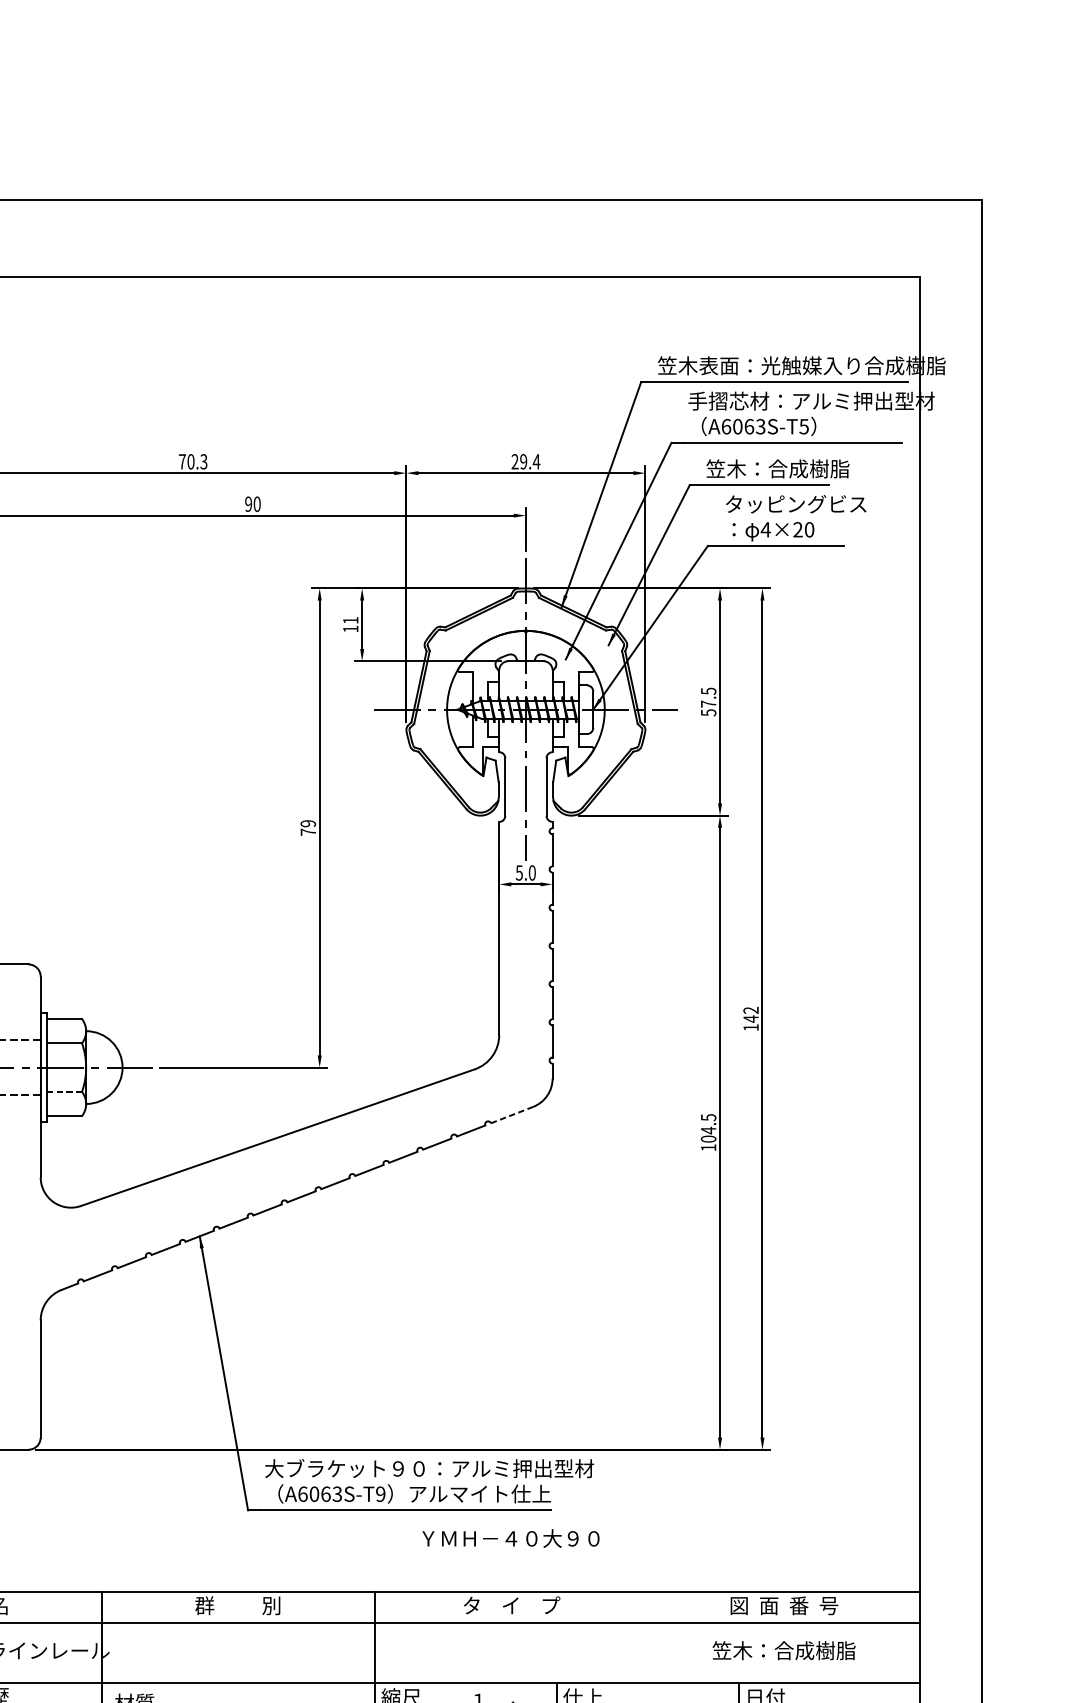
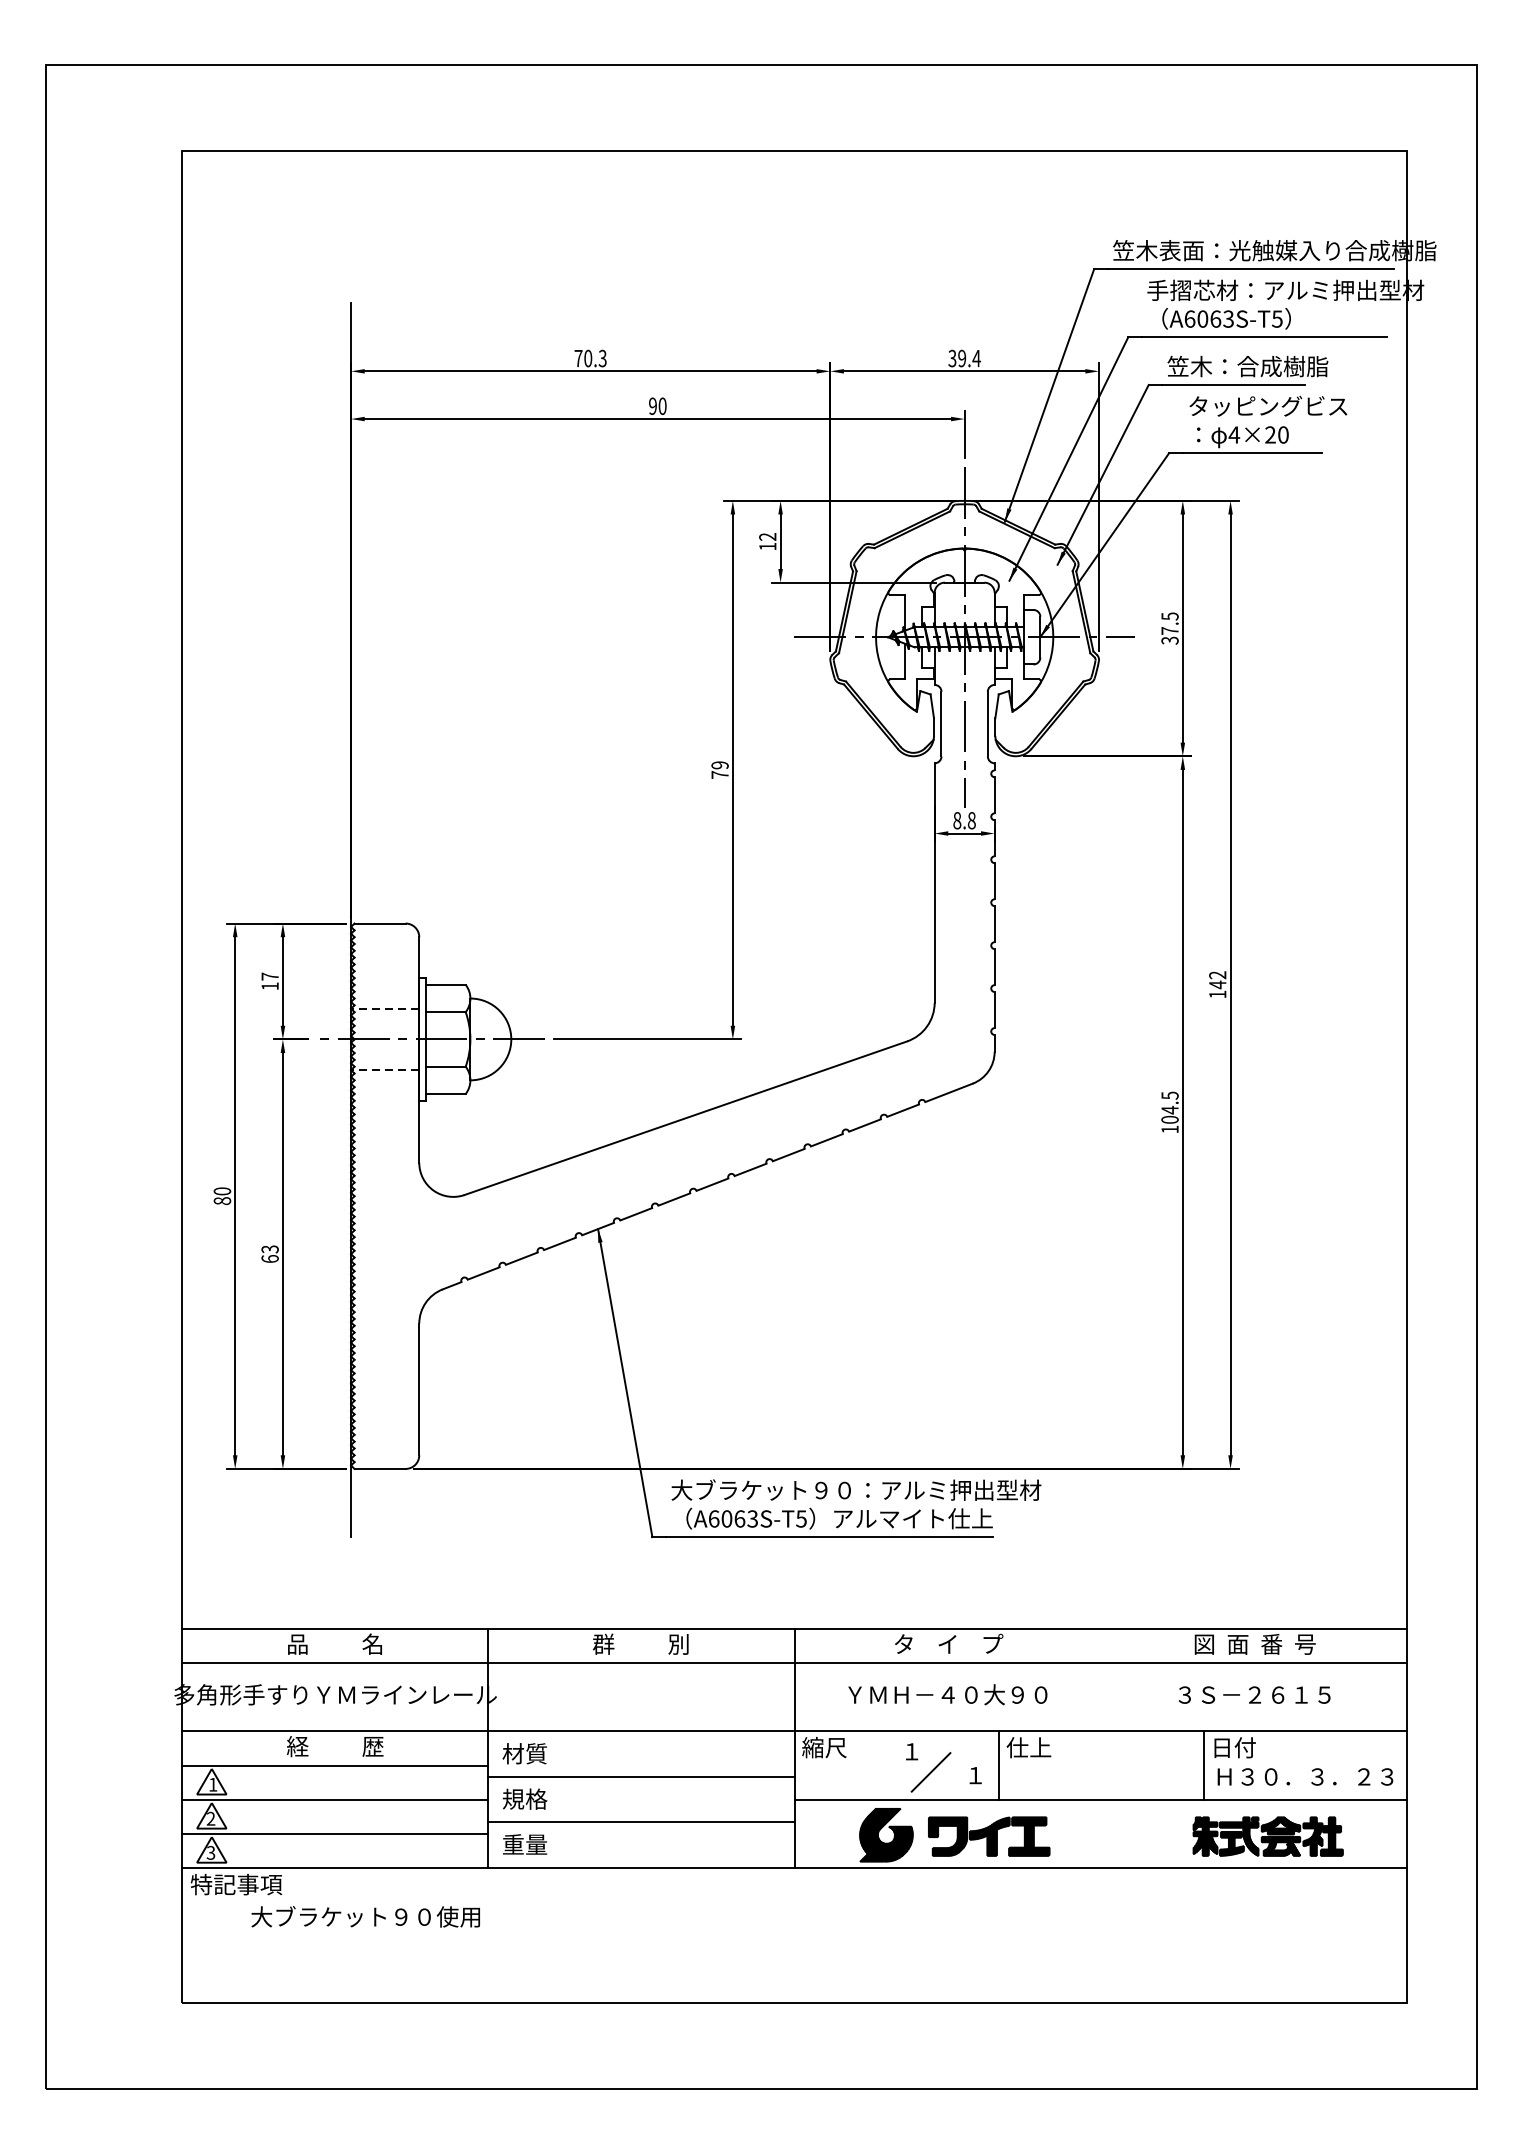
text: (515, 461) -> (952, 358), 29.4 -> 39.4
text: (350, 620) -> (767, 536), 11 -> 12
text: (708, 712) -> (1169, 640), 57.5 -> 37.5
text: (525, 872) -> (964, 820), 5.0 -> 8.8
line: (64, 1091) -> (445, 1066), dashed -> solid
line: (511, 1115) -> (948, 1093), dashed -> solid
text: (380, 1493) -> (801, 1518), A6063S-T9 -> A6063S-T5
text: (510, 1538) -> (947, 1694), moved
text: (783, 1650) -> (1254, 1694), 笠木：合成樹脂 -> ３Ｓ－２６１５

